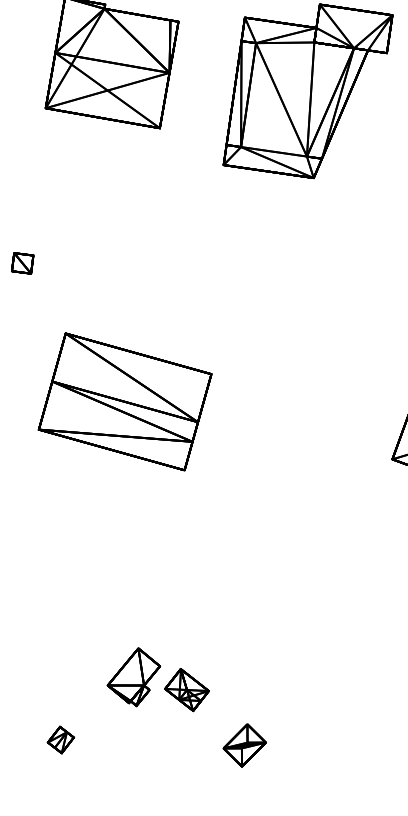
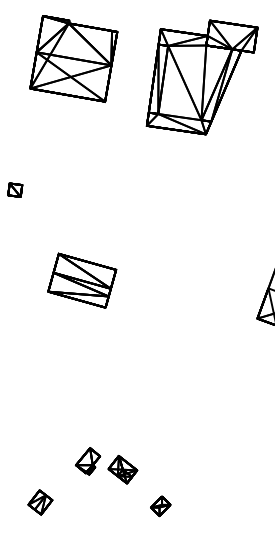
part: (123, 401) -> (81, 280), size x0.6
part: (132, 677) -> (87, 461), size x0.7
part: (59, 740) -> (39, 502), size x1.4
part: (244, 746) -> (160, 506), size x0.7

